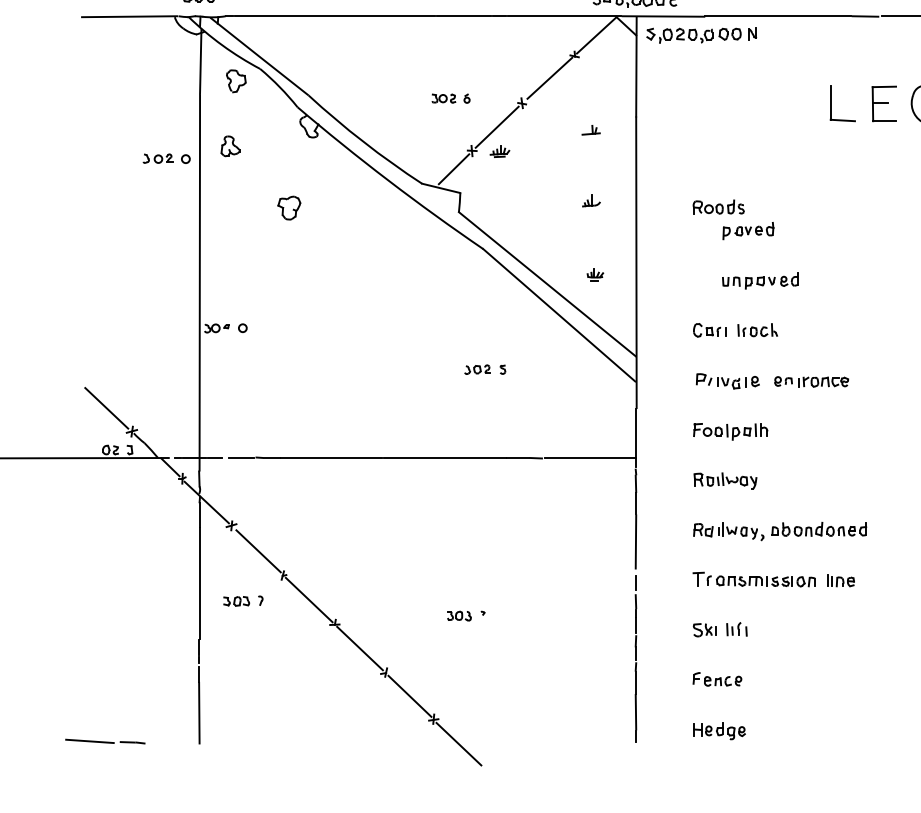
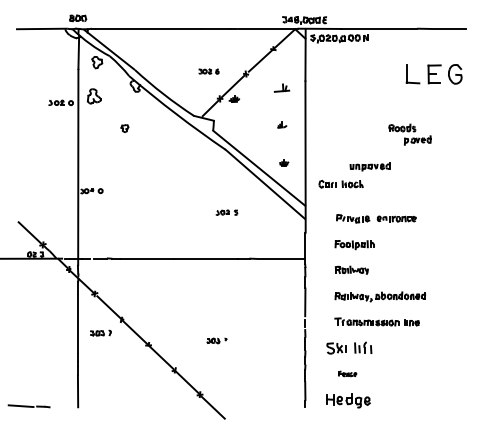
part: (590, 129) -> (281, 87), size x1.6
part: (229, 146) -> (93, 96), size x1.4
part: (288, 207) -> (124, 128), size x0.6
part: (732, 219) -> (409, 134), moved
part: (734, 328) -> (340, 183), moved
part: (718, 628) -> (348, 347), size x1.6
part: (716, 678) -> (347, 373), size x0.7
part: (718, 730) -> (348, 400), size x1.6

